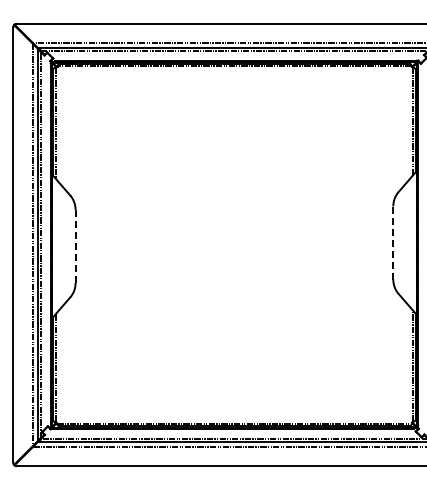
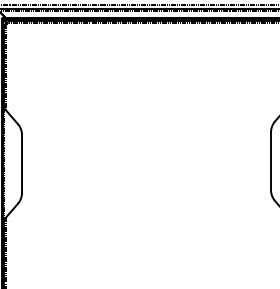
line: (393, 242) -> (271, 160), dashed -> solid
line: (75, 246) -> (21, 163), dashed -> solid

